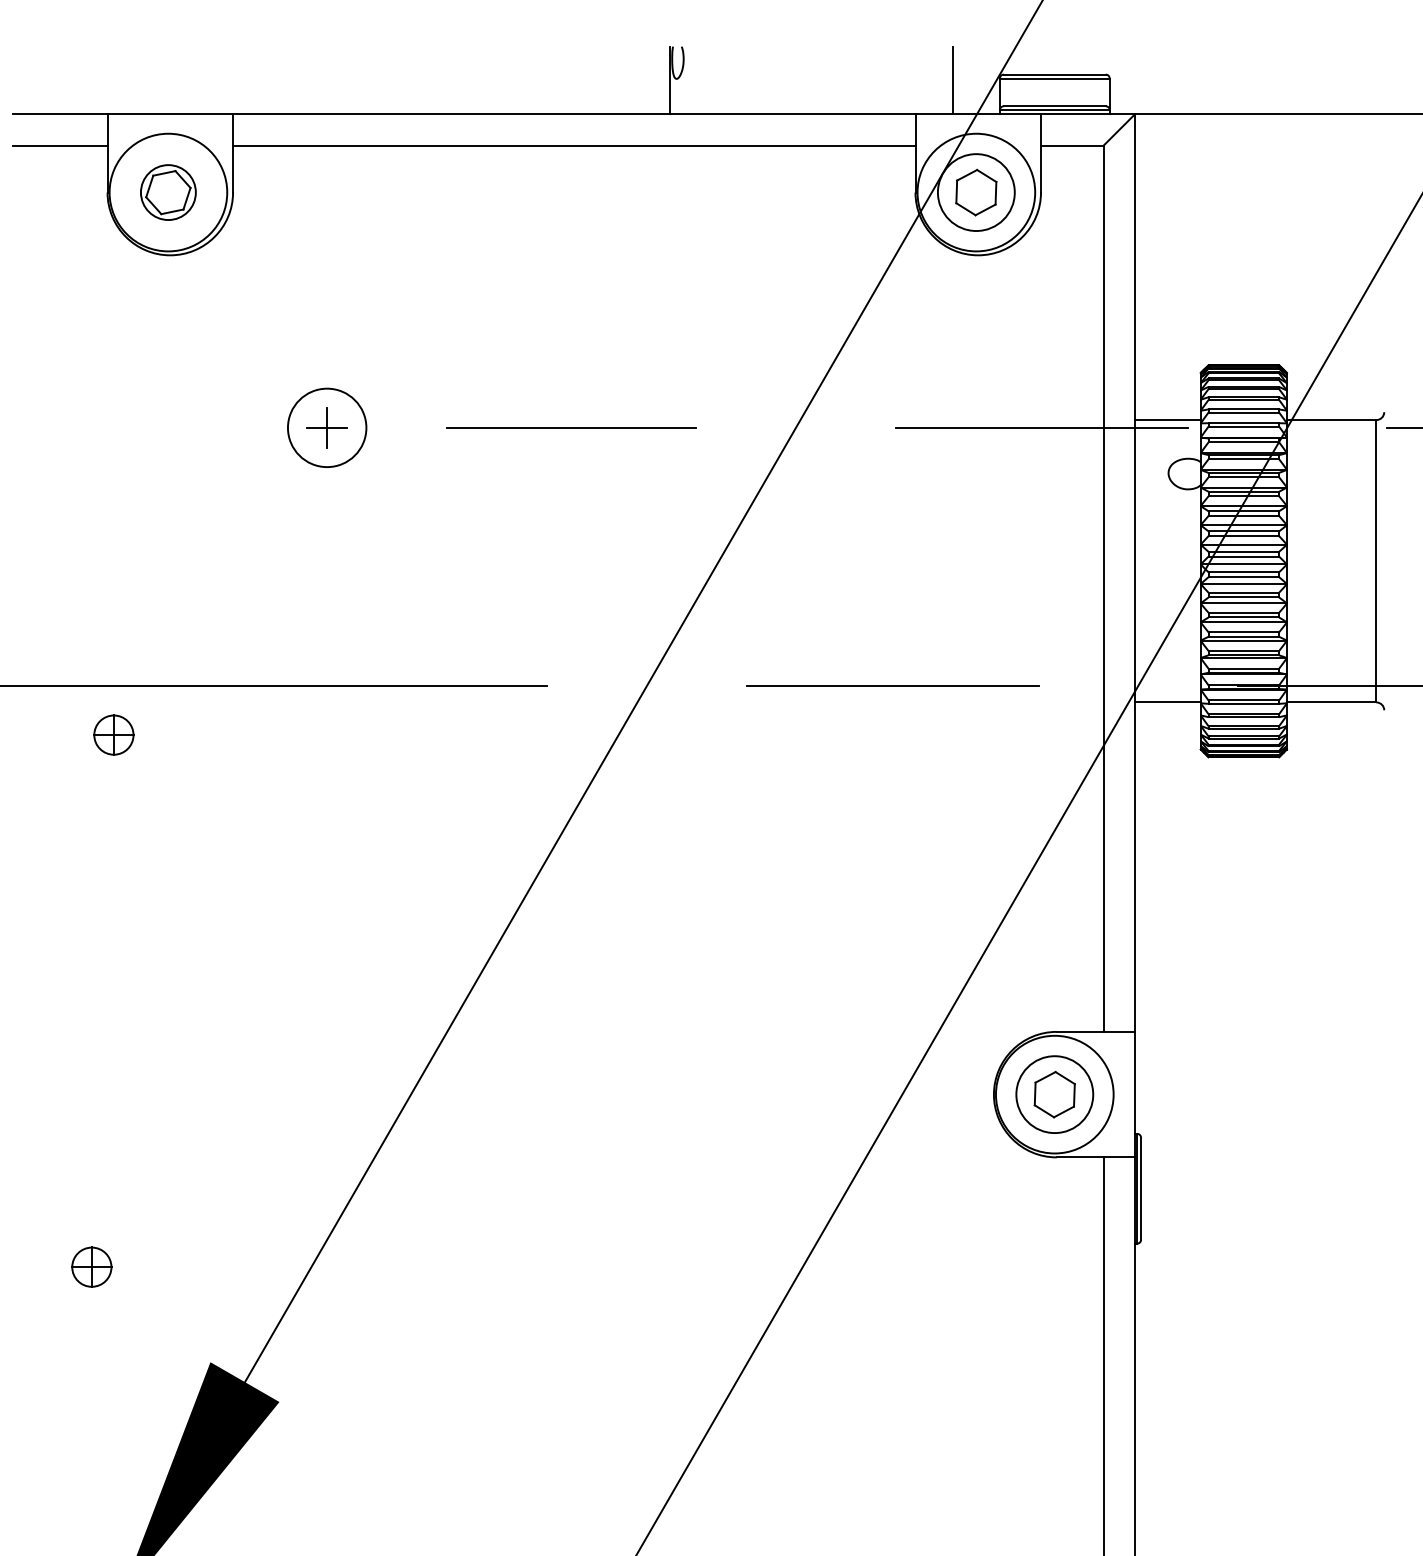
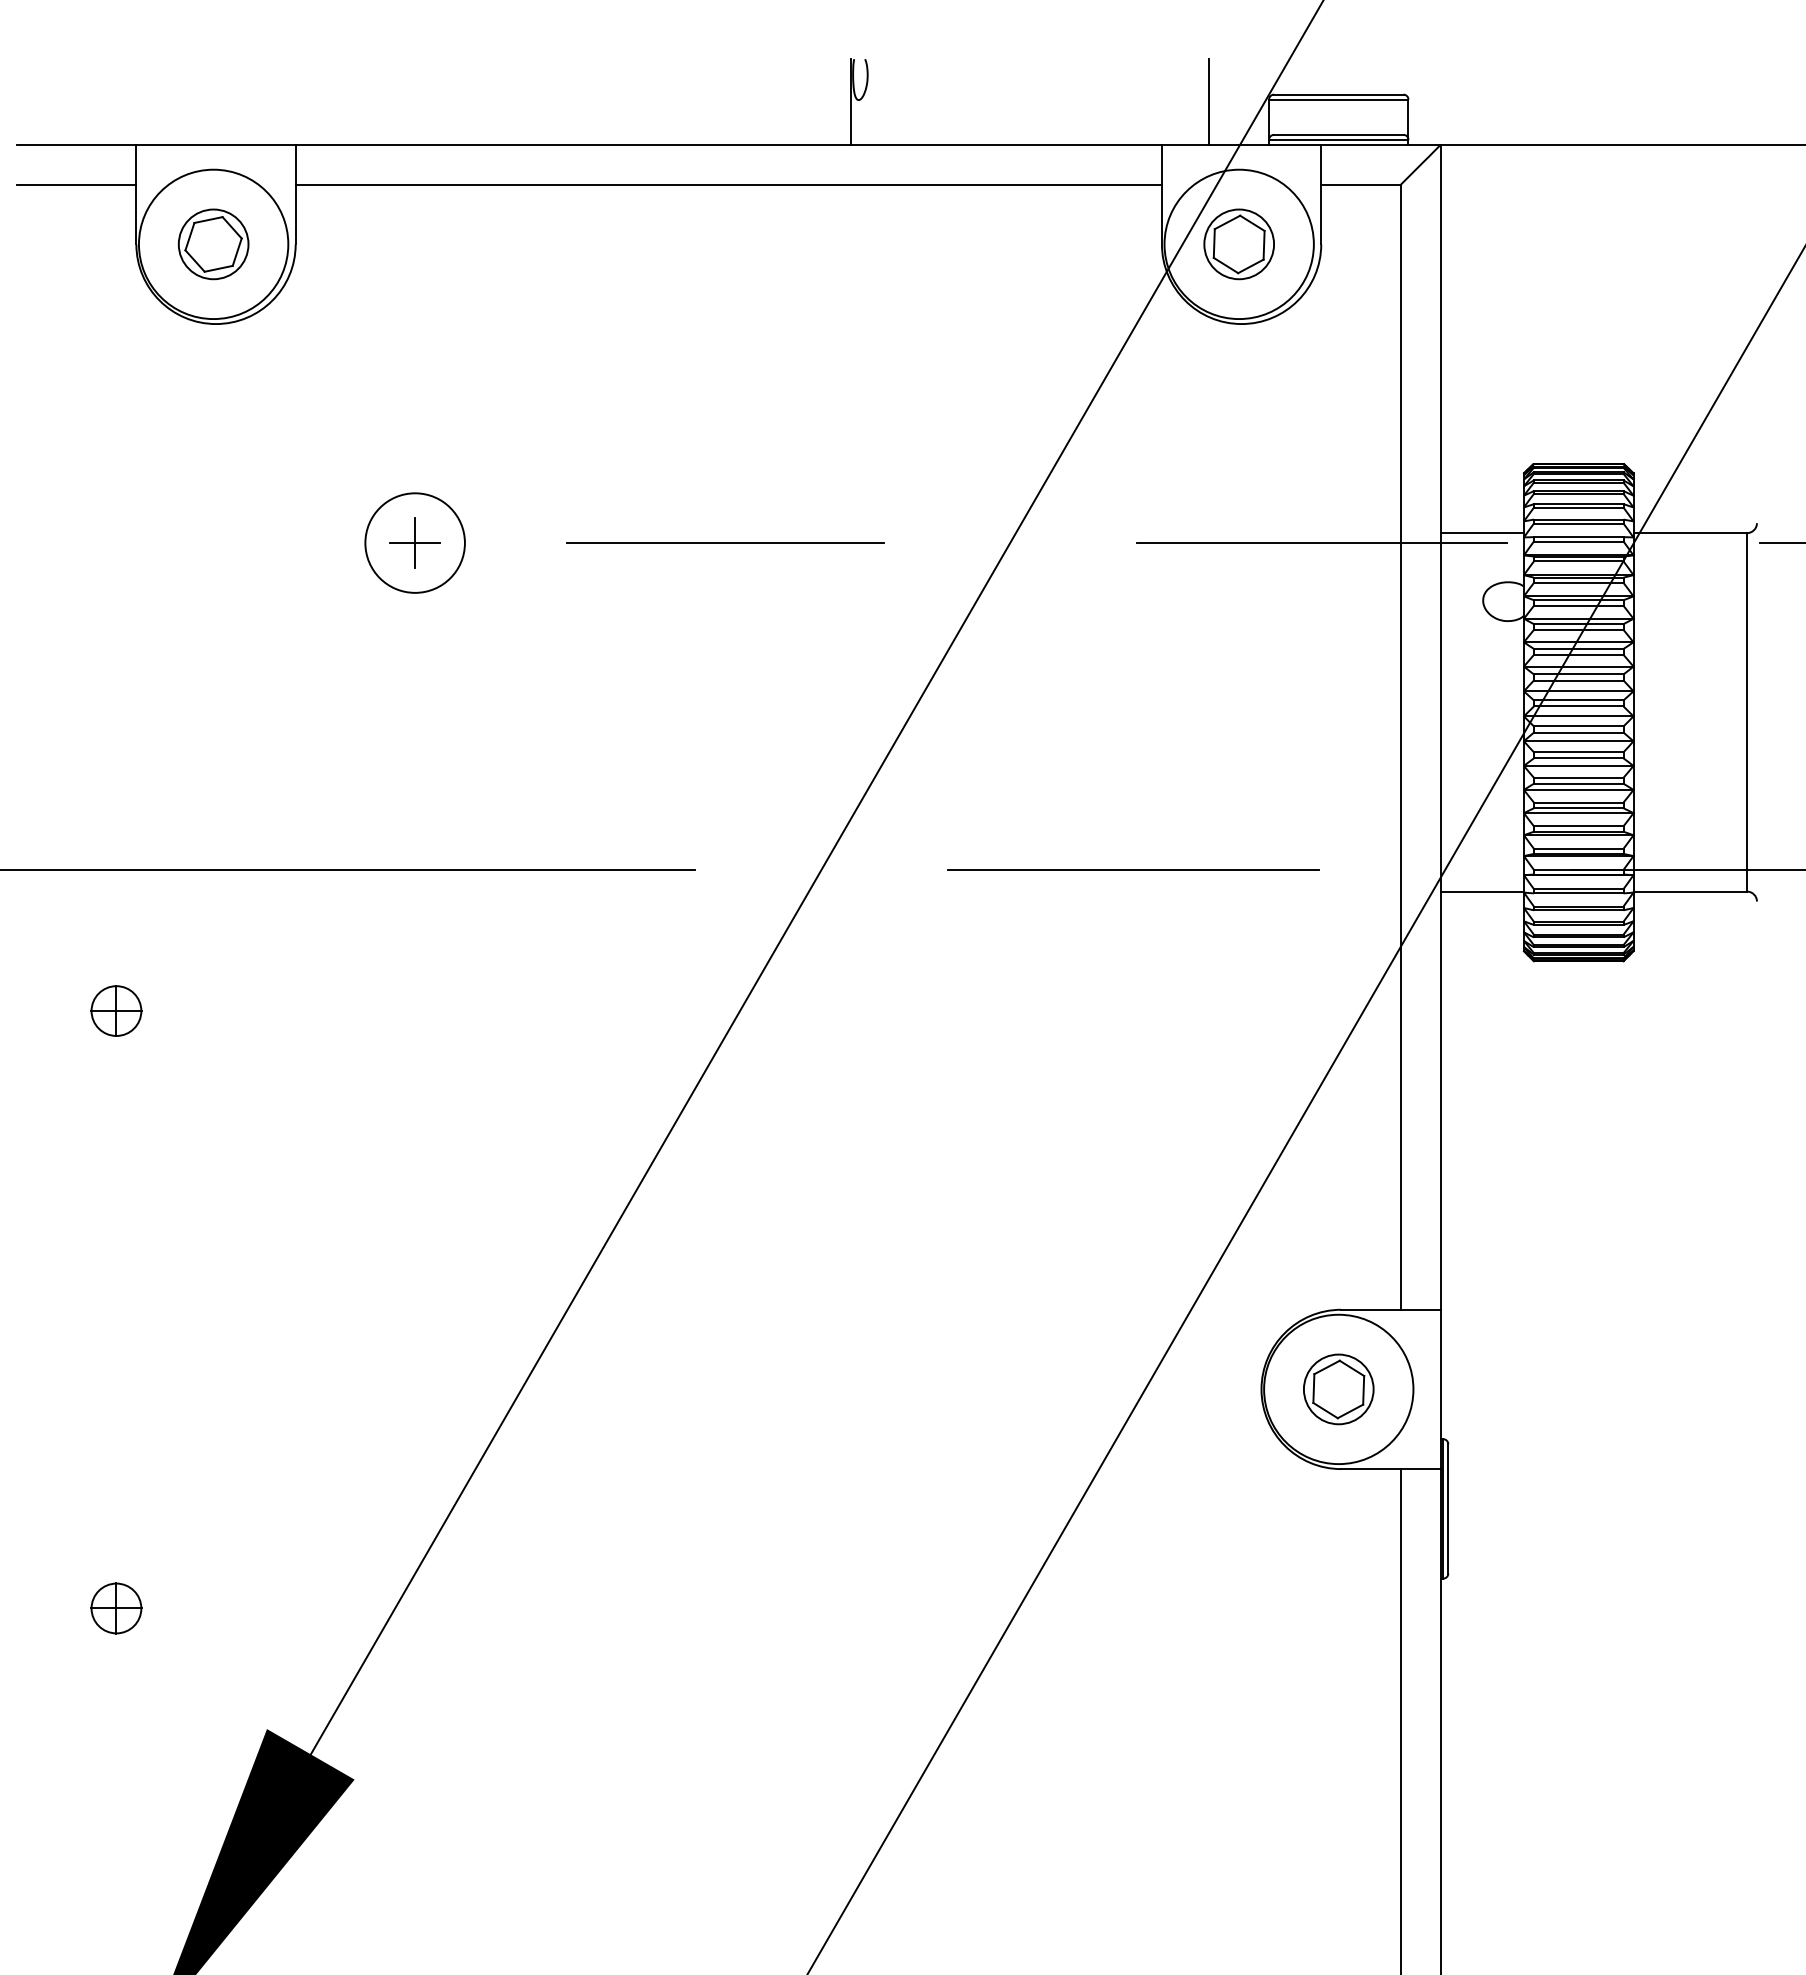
circle: (976, 192) -> (1239, 244), size x0.71
part: (113, 734) -> (116, 1010), moved
circle: (1054, 1094) -> (1338, 1389), size x0.71

